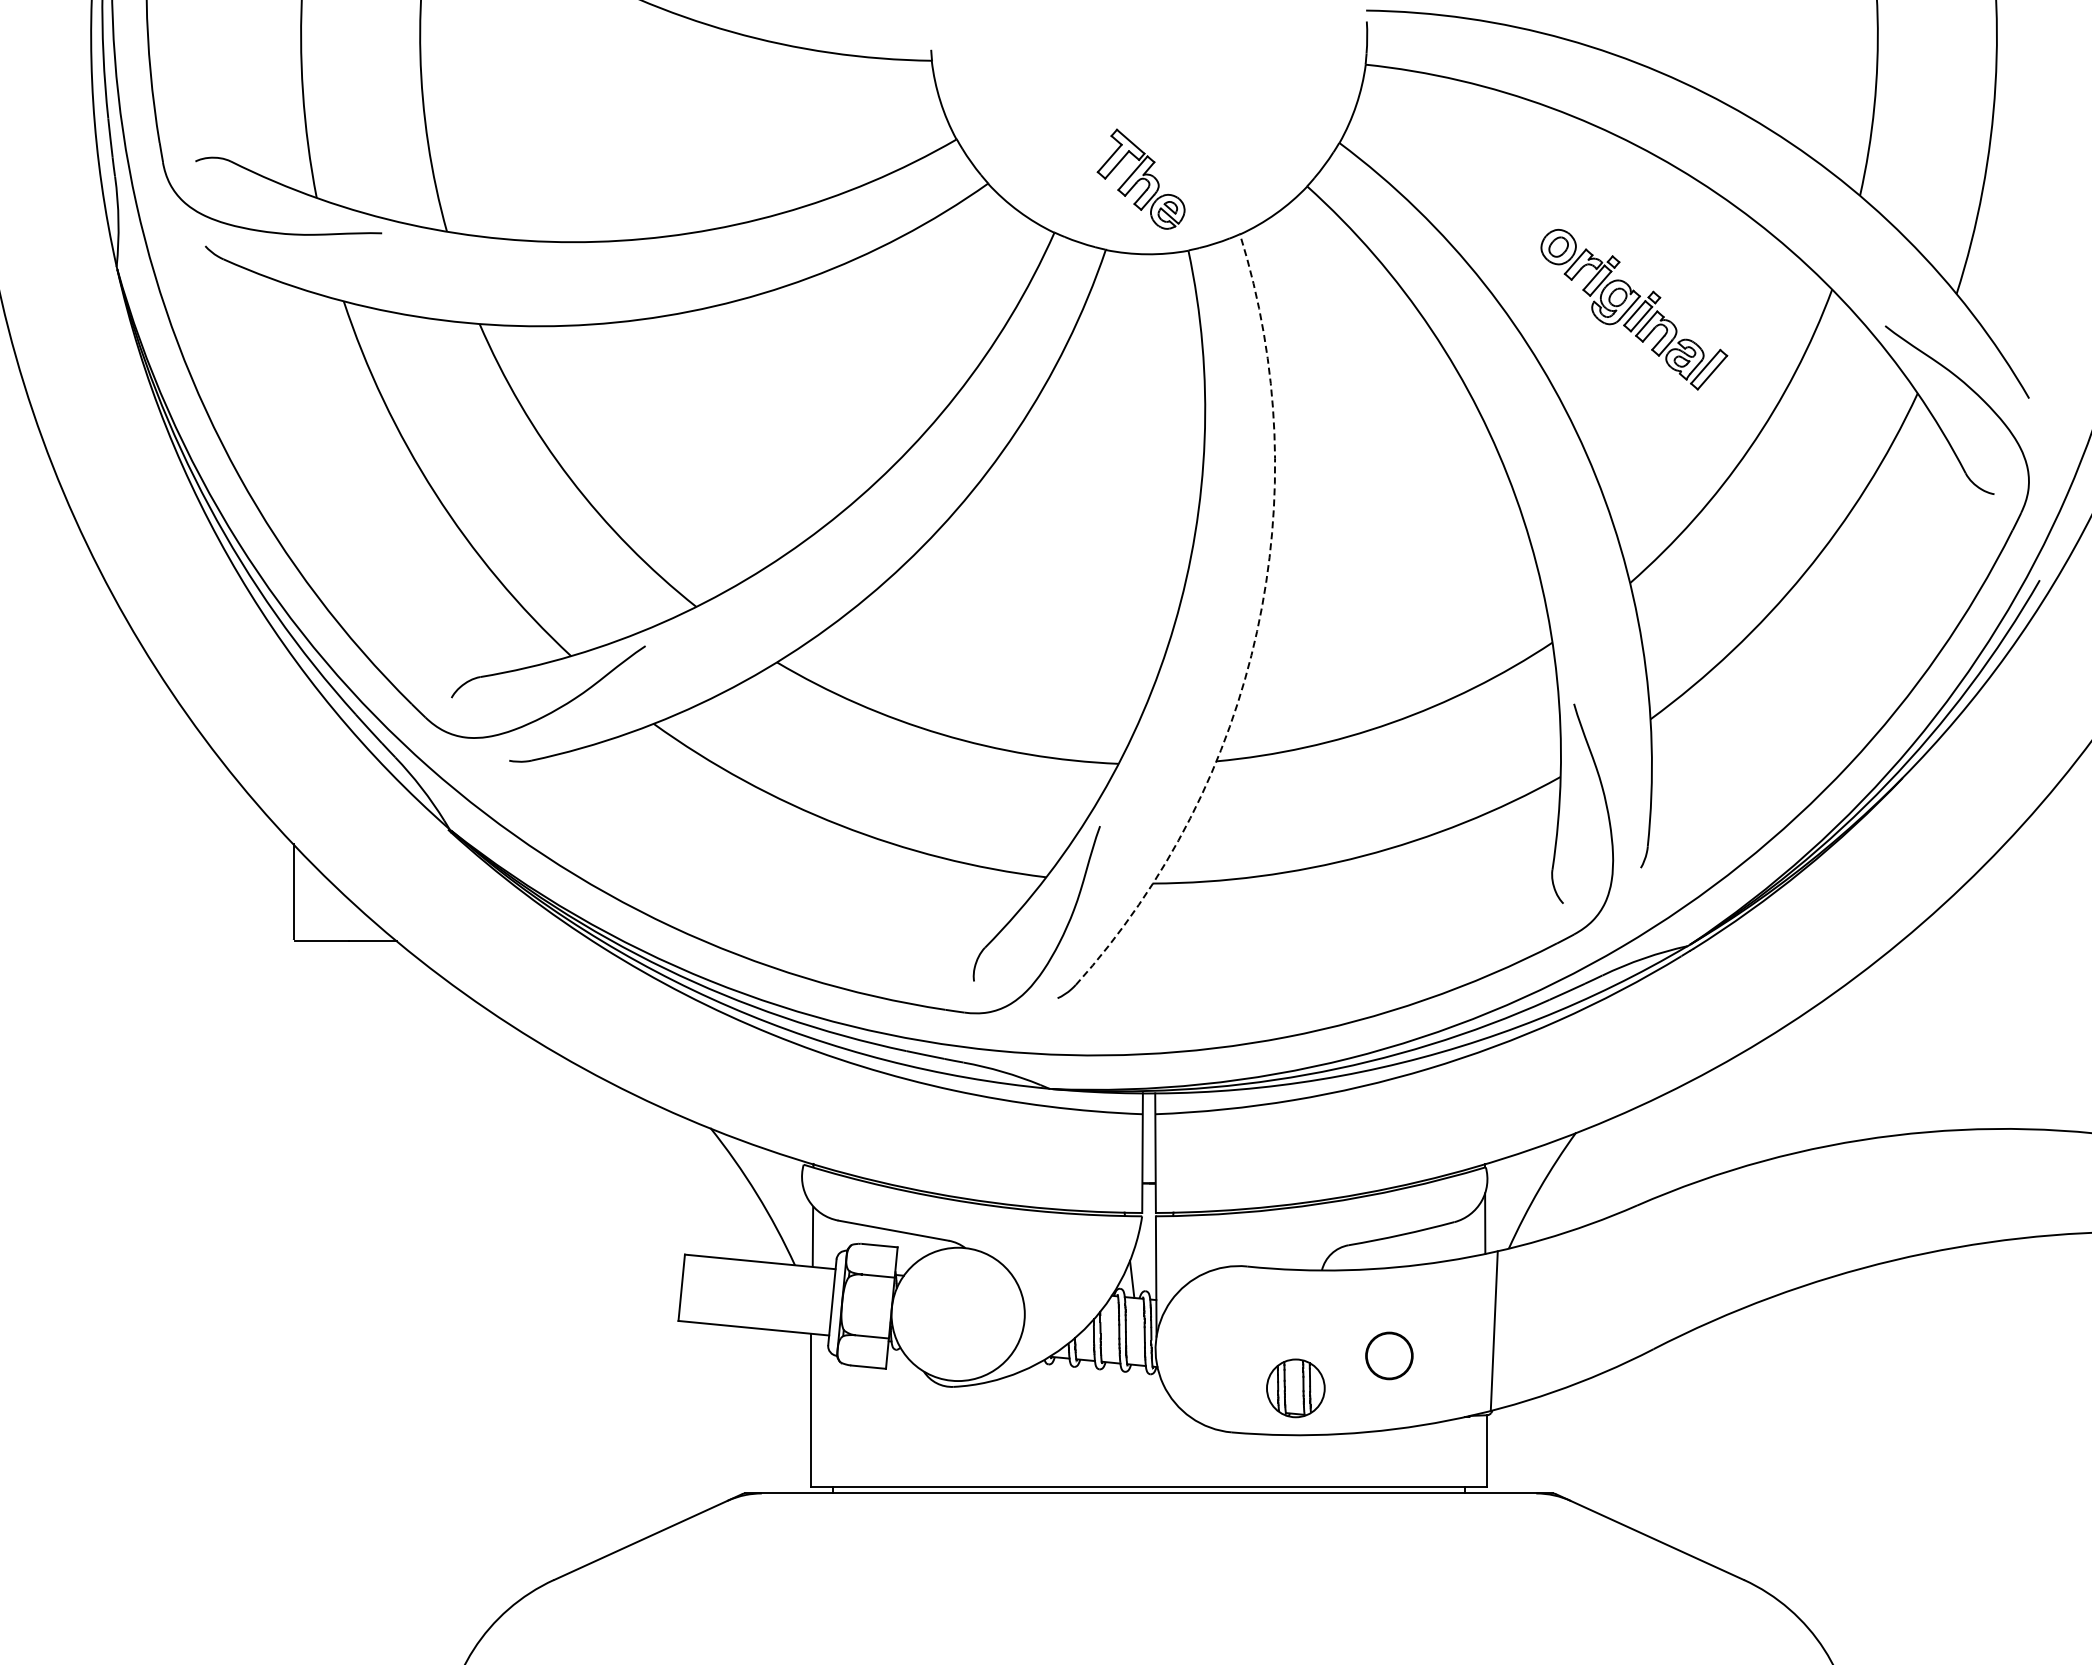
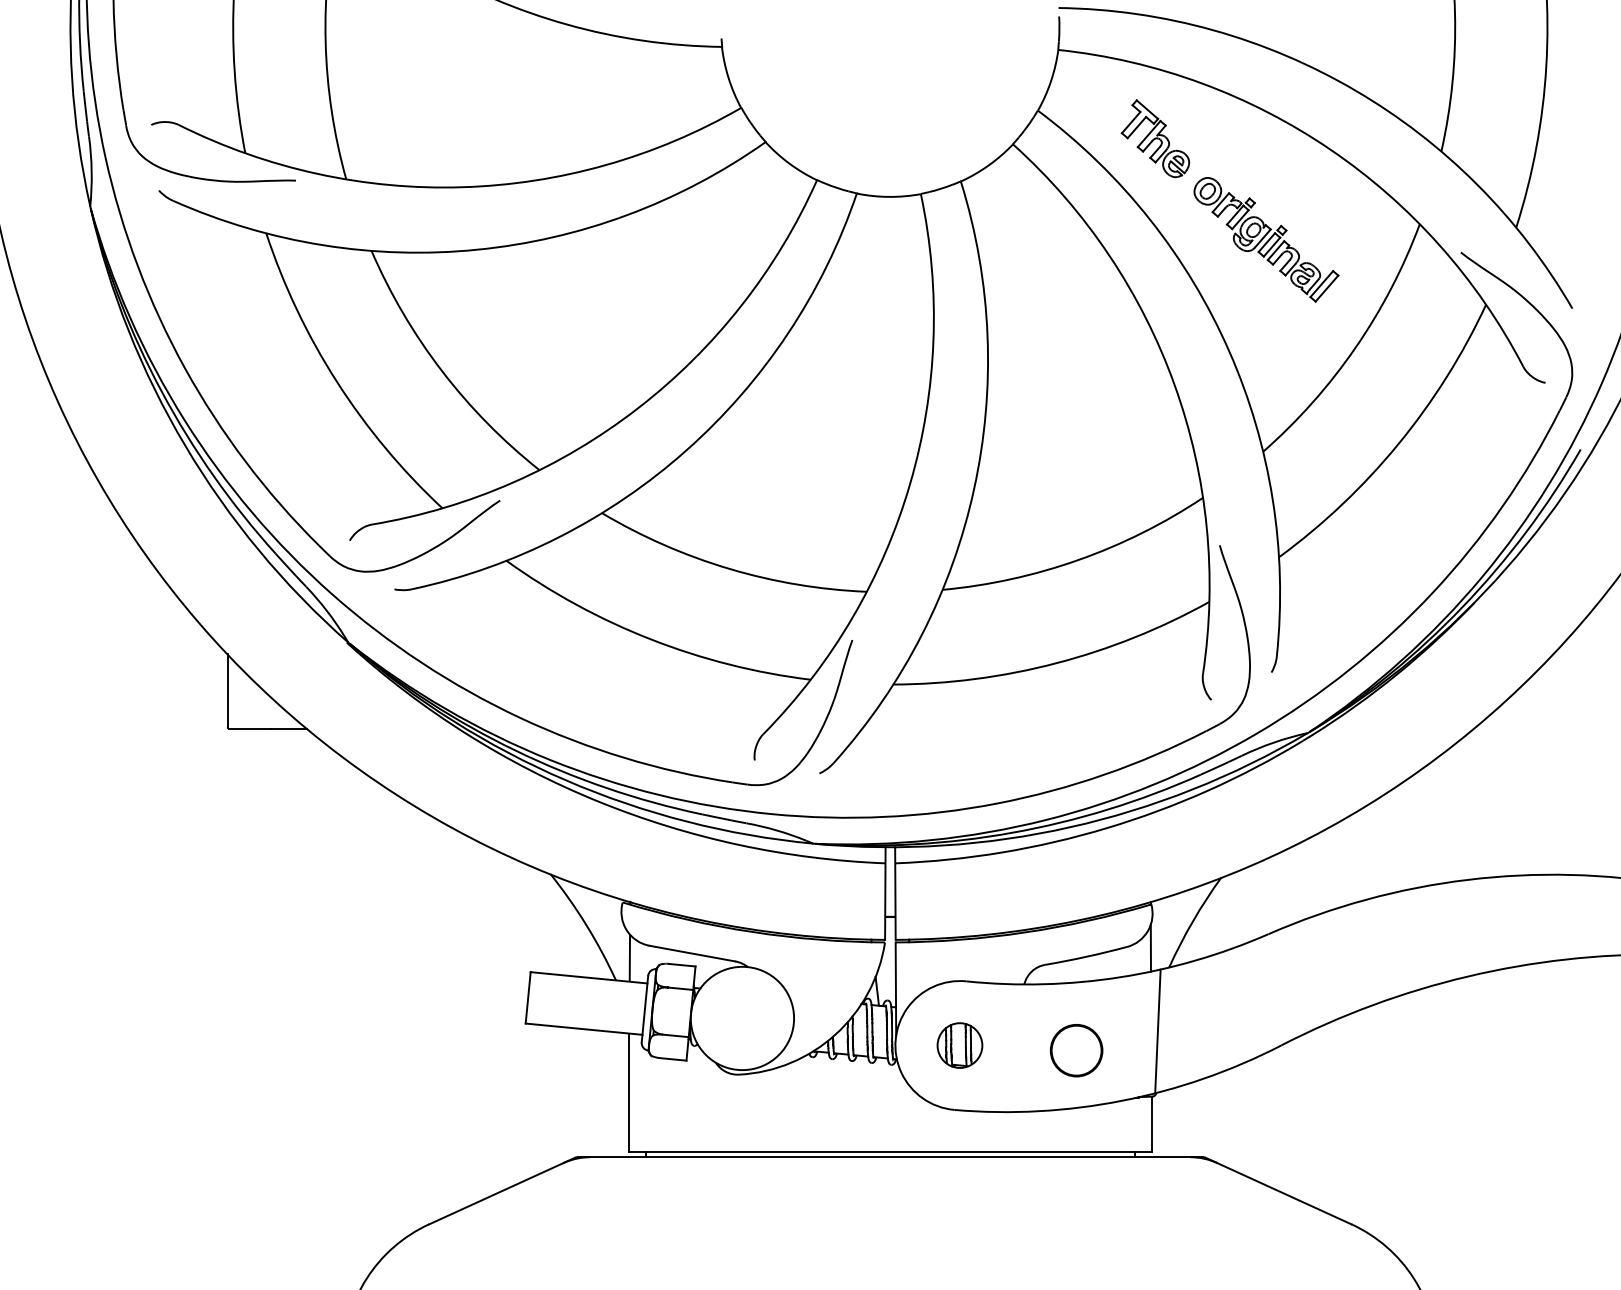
part: (1140, 178) -> (1154, 138), moved
arc: (1257, 631) -> (974, 489), dashed -> solid
part: (1389, 1355) -> (1076, 1050), size x1.43
part: (1295, 1388) -> (959, 1045), moved

